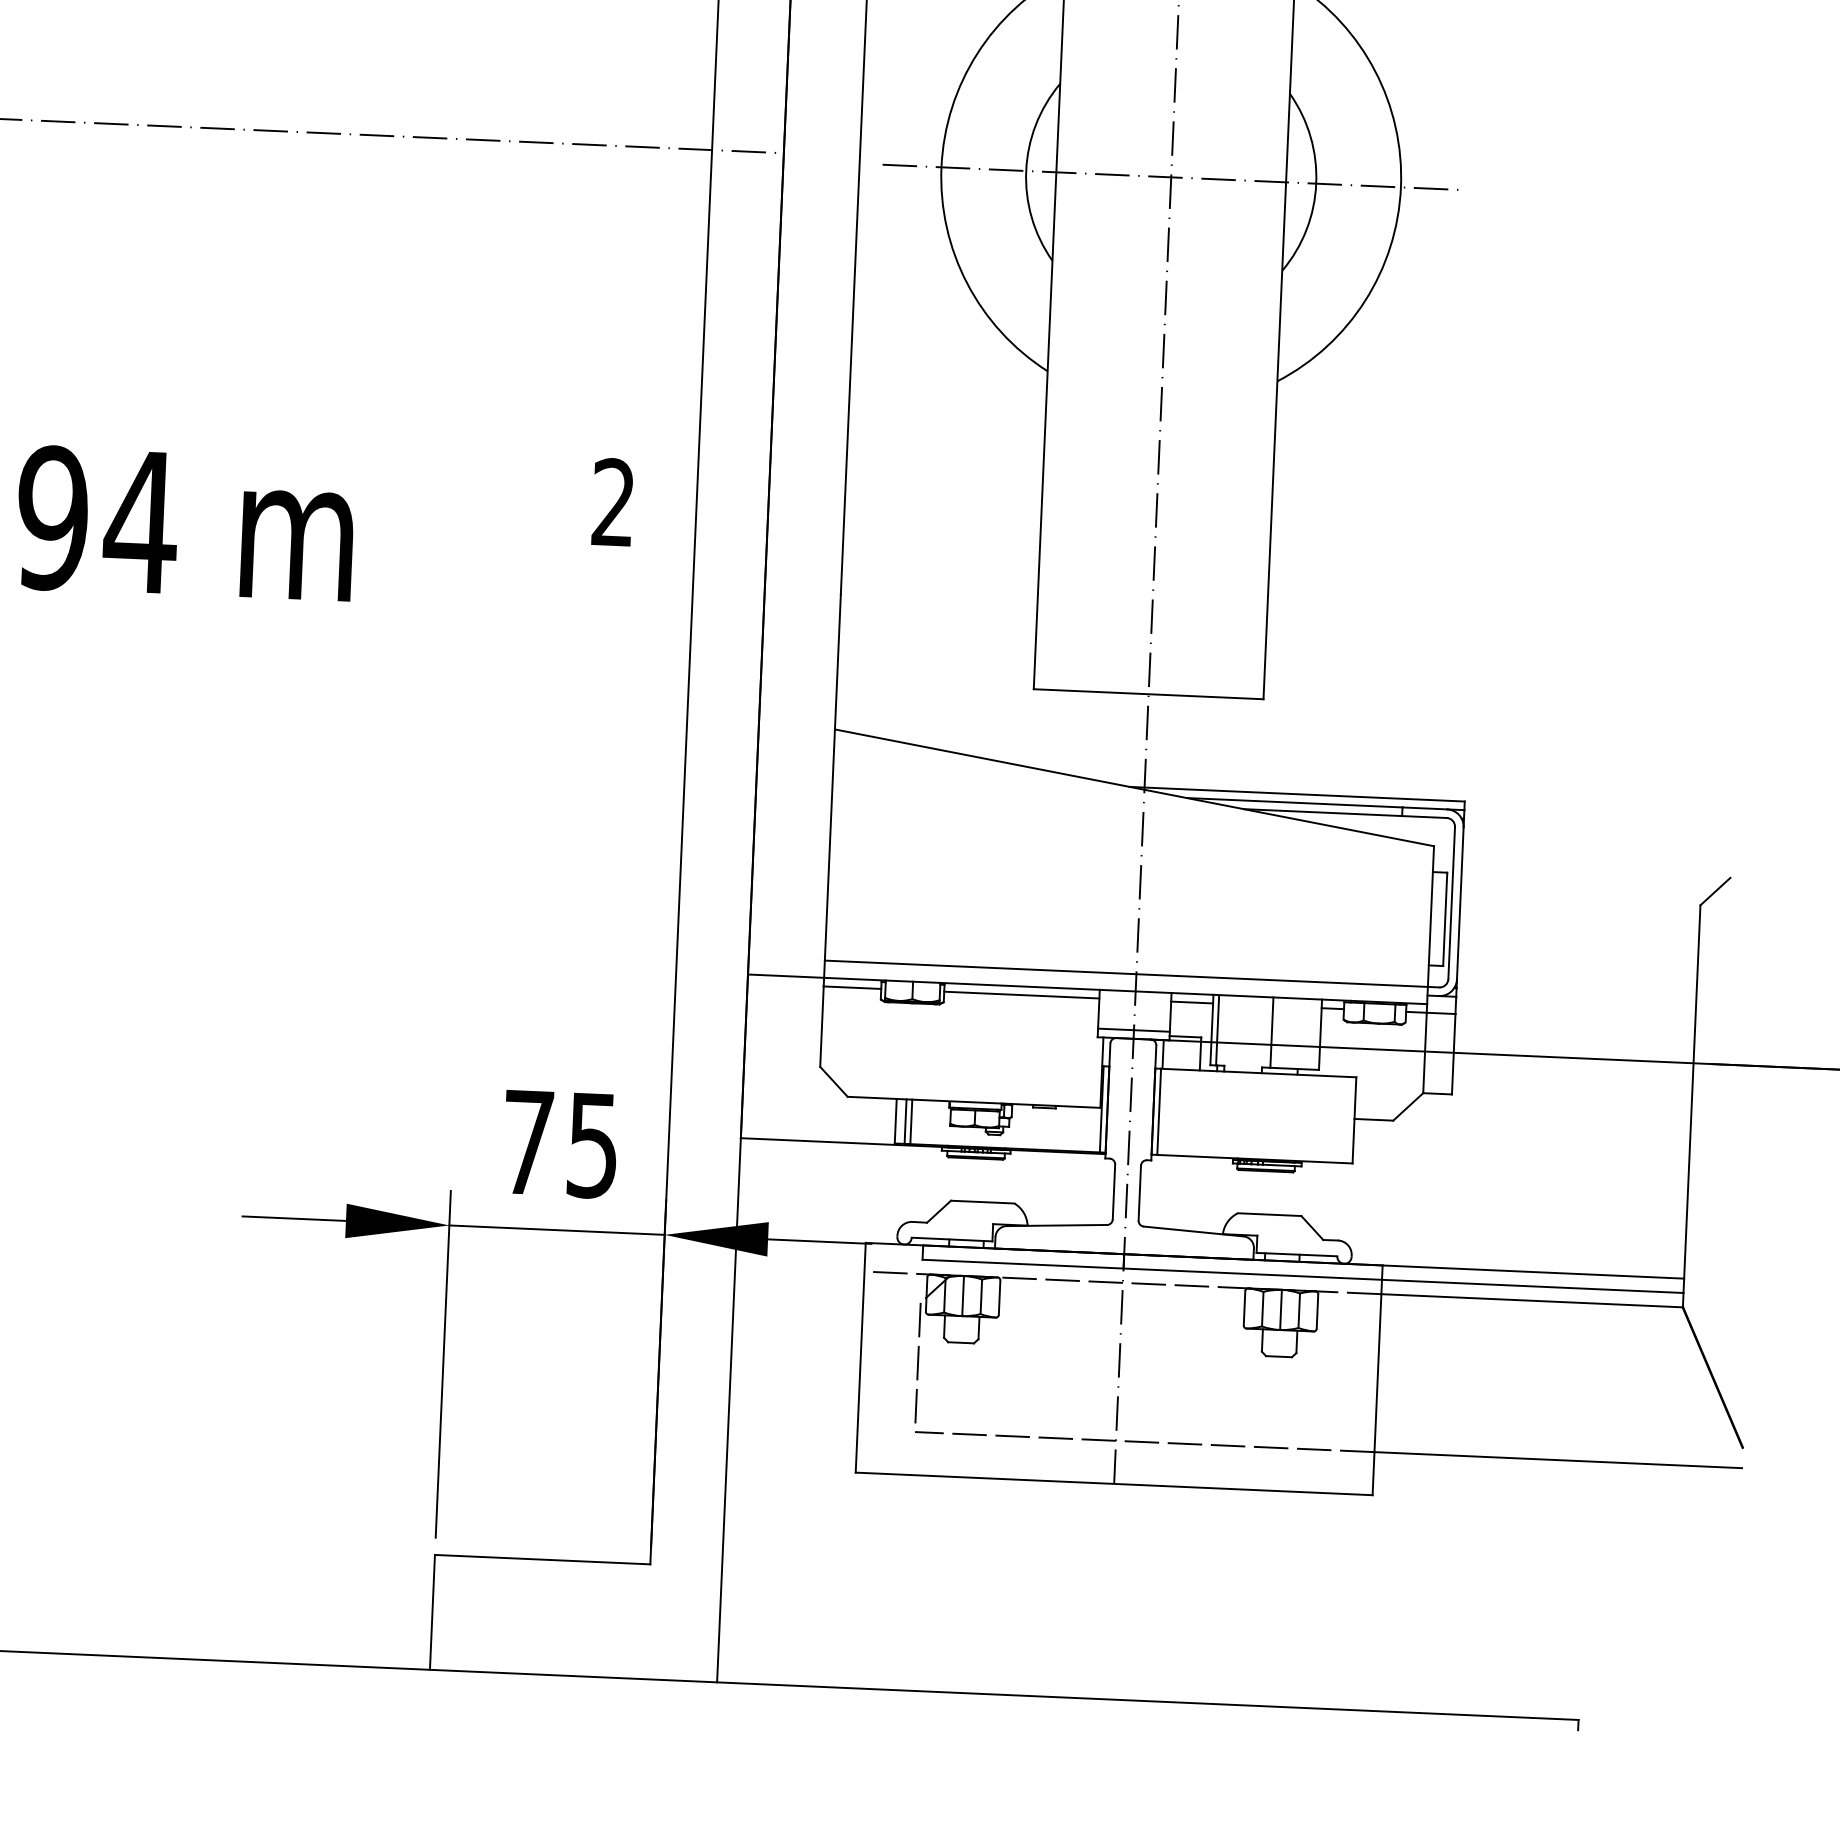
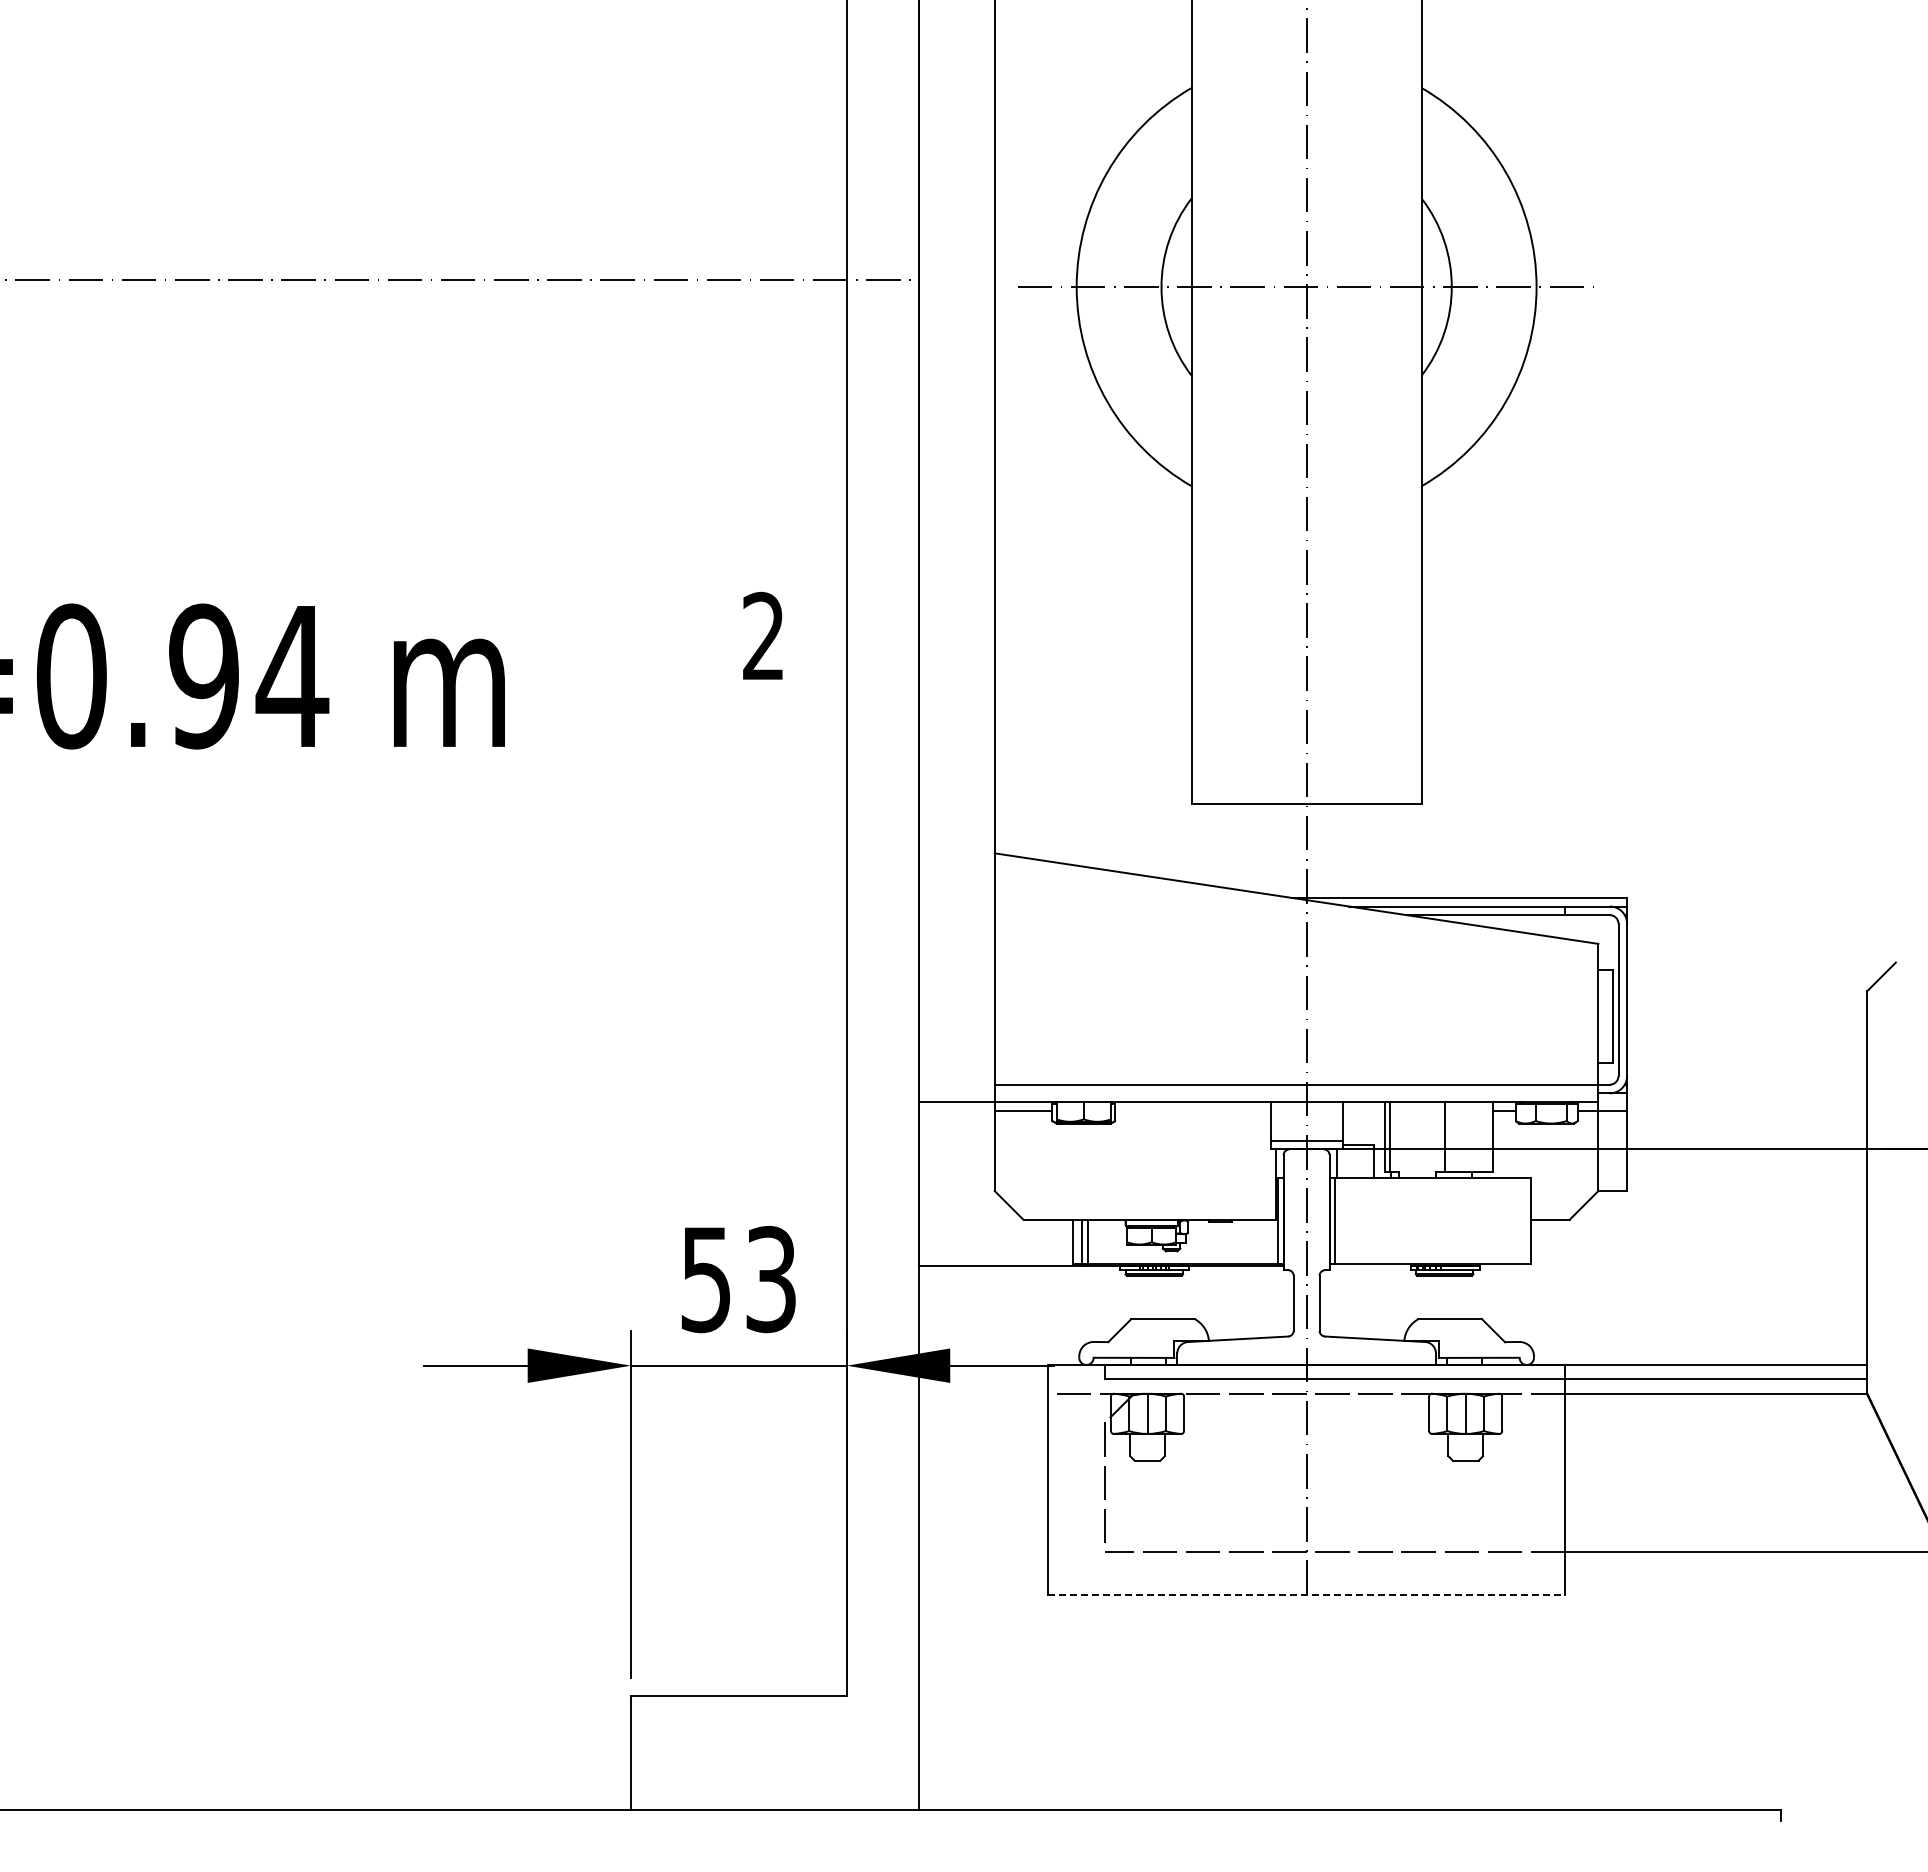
line: (1021, 994) -> (1192, 1110), removed
line: (1192, 1002) -> (1363, 1110), removed
text: (560, 1144) -> (738, 1279), 75 -> 53
line: (1114, 1483) -> (1306, 1594), solid -> dashed

